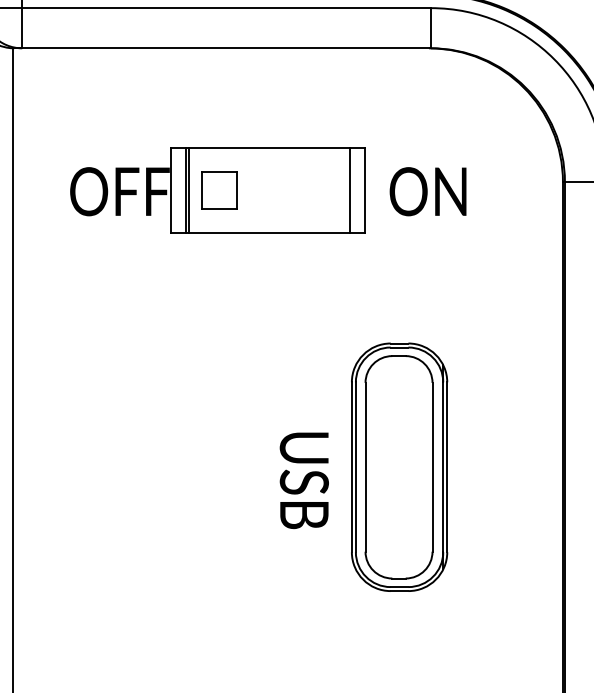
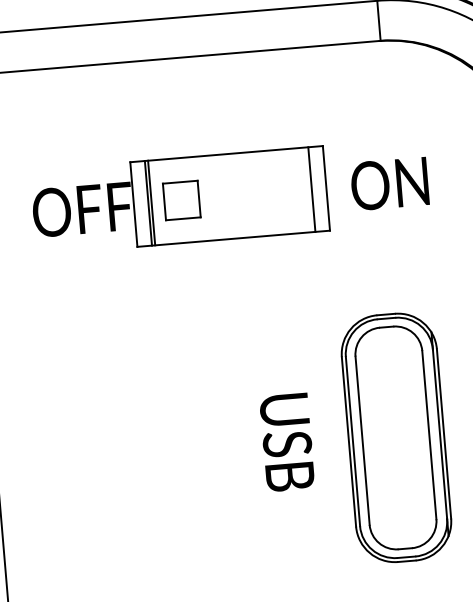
part: (399, 466) -> (396, 437), moved
text: (303, 480) -> (286, 442), moved

